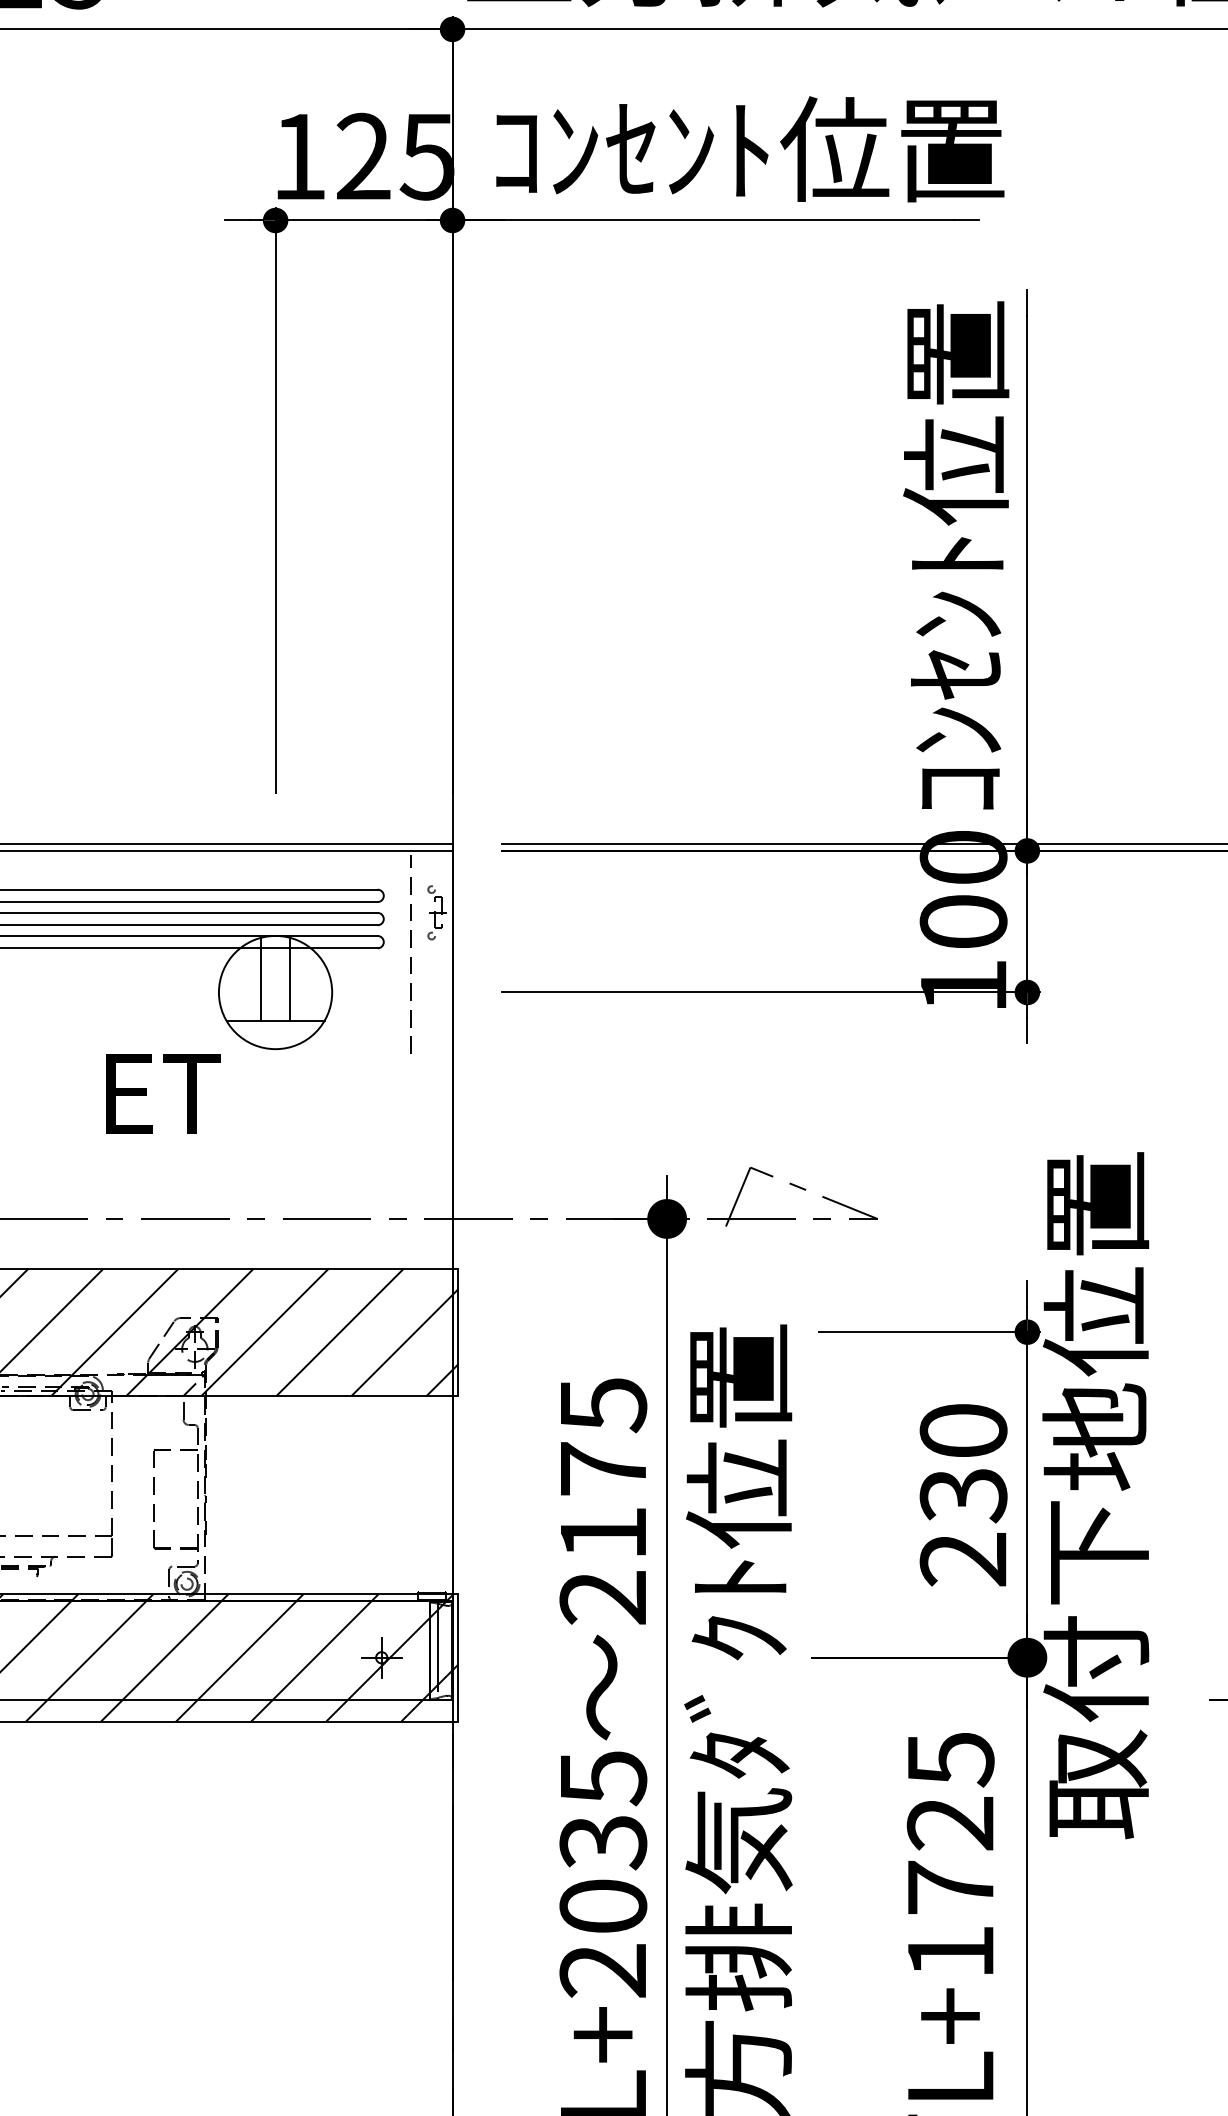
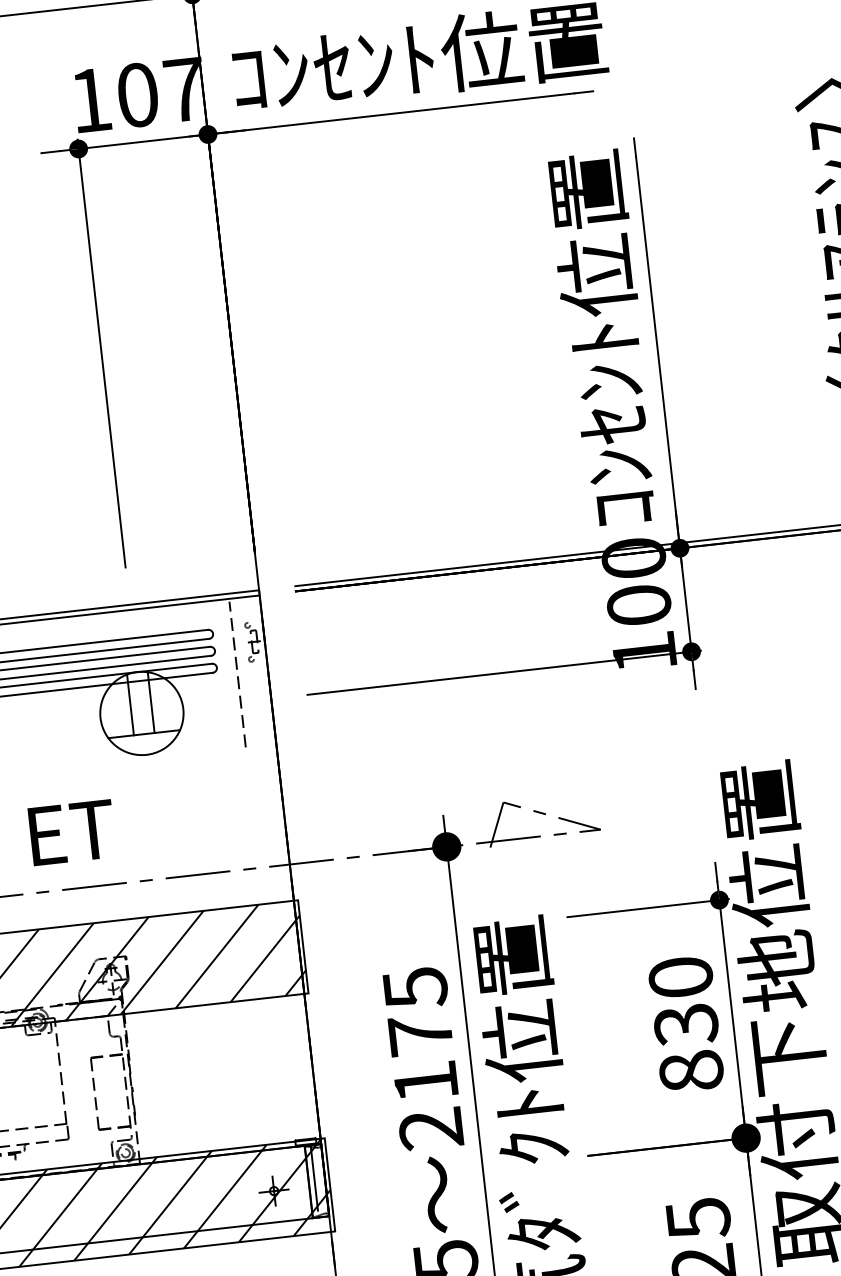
text: (395, 156) -> (161, 92), 125 -> 107
text: (163, 1093) -> (72, 832), moved
text: (963, 1559) -> (691, 1071), 230 -> 830

